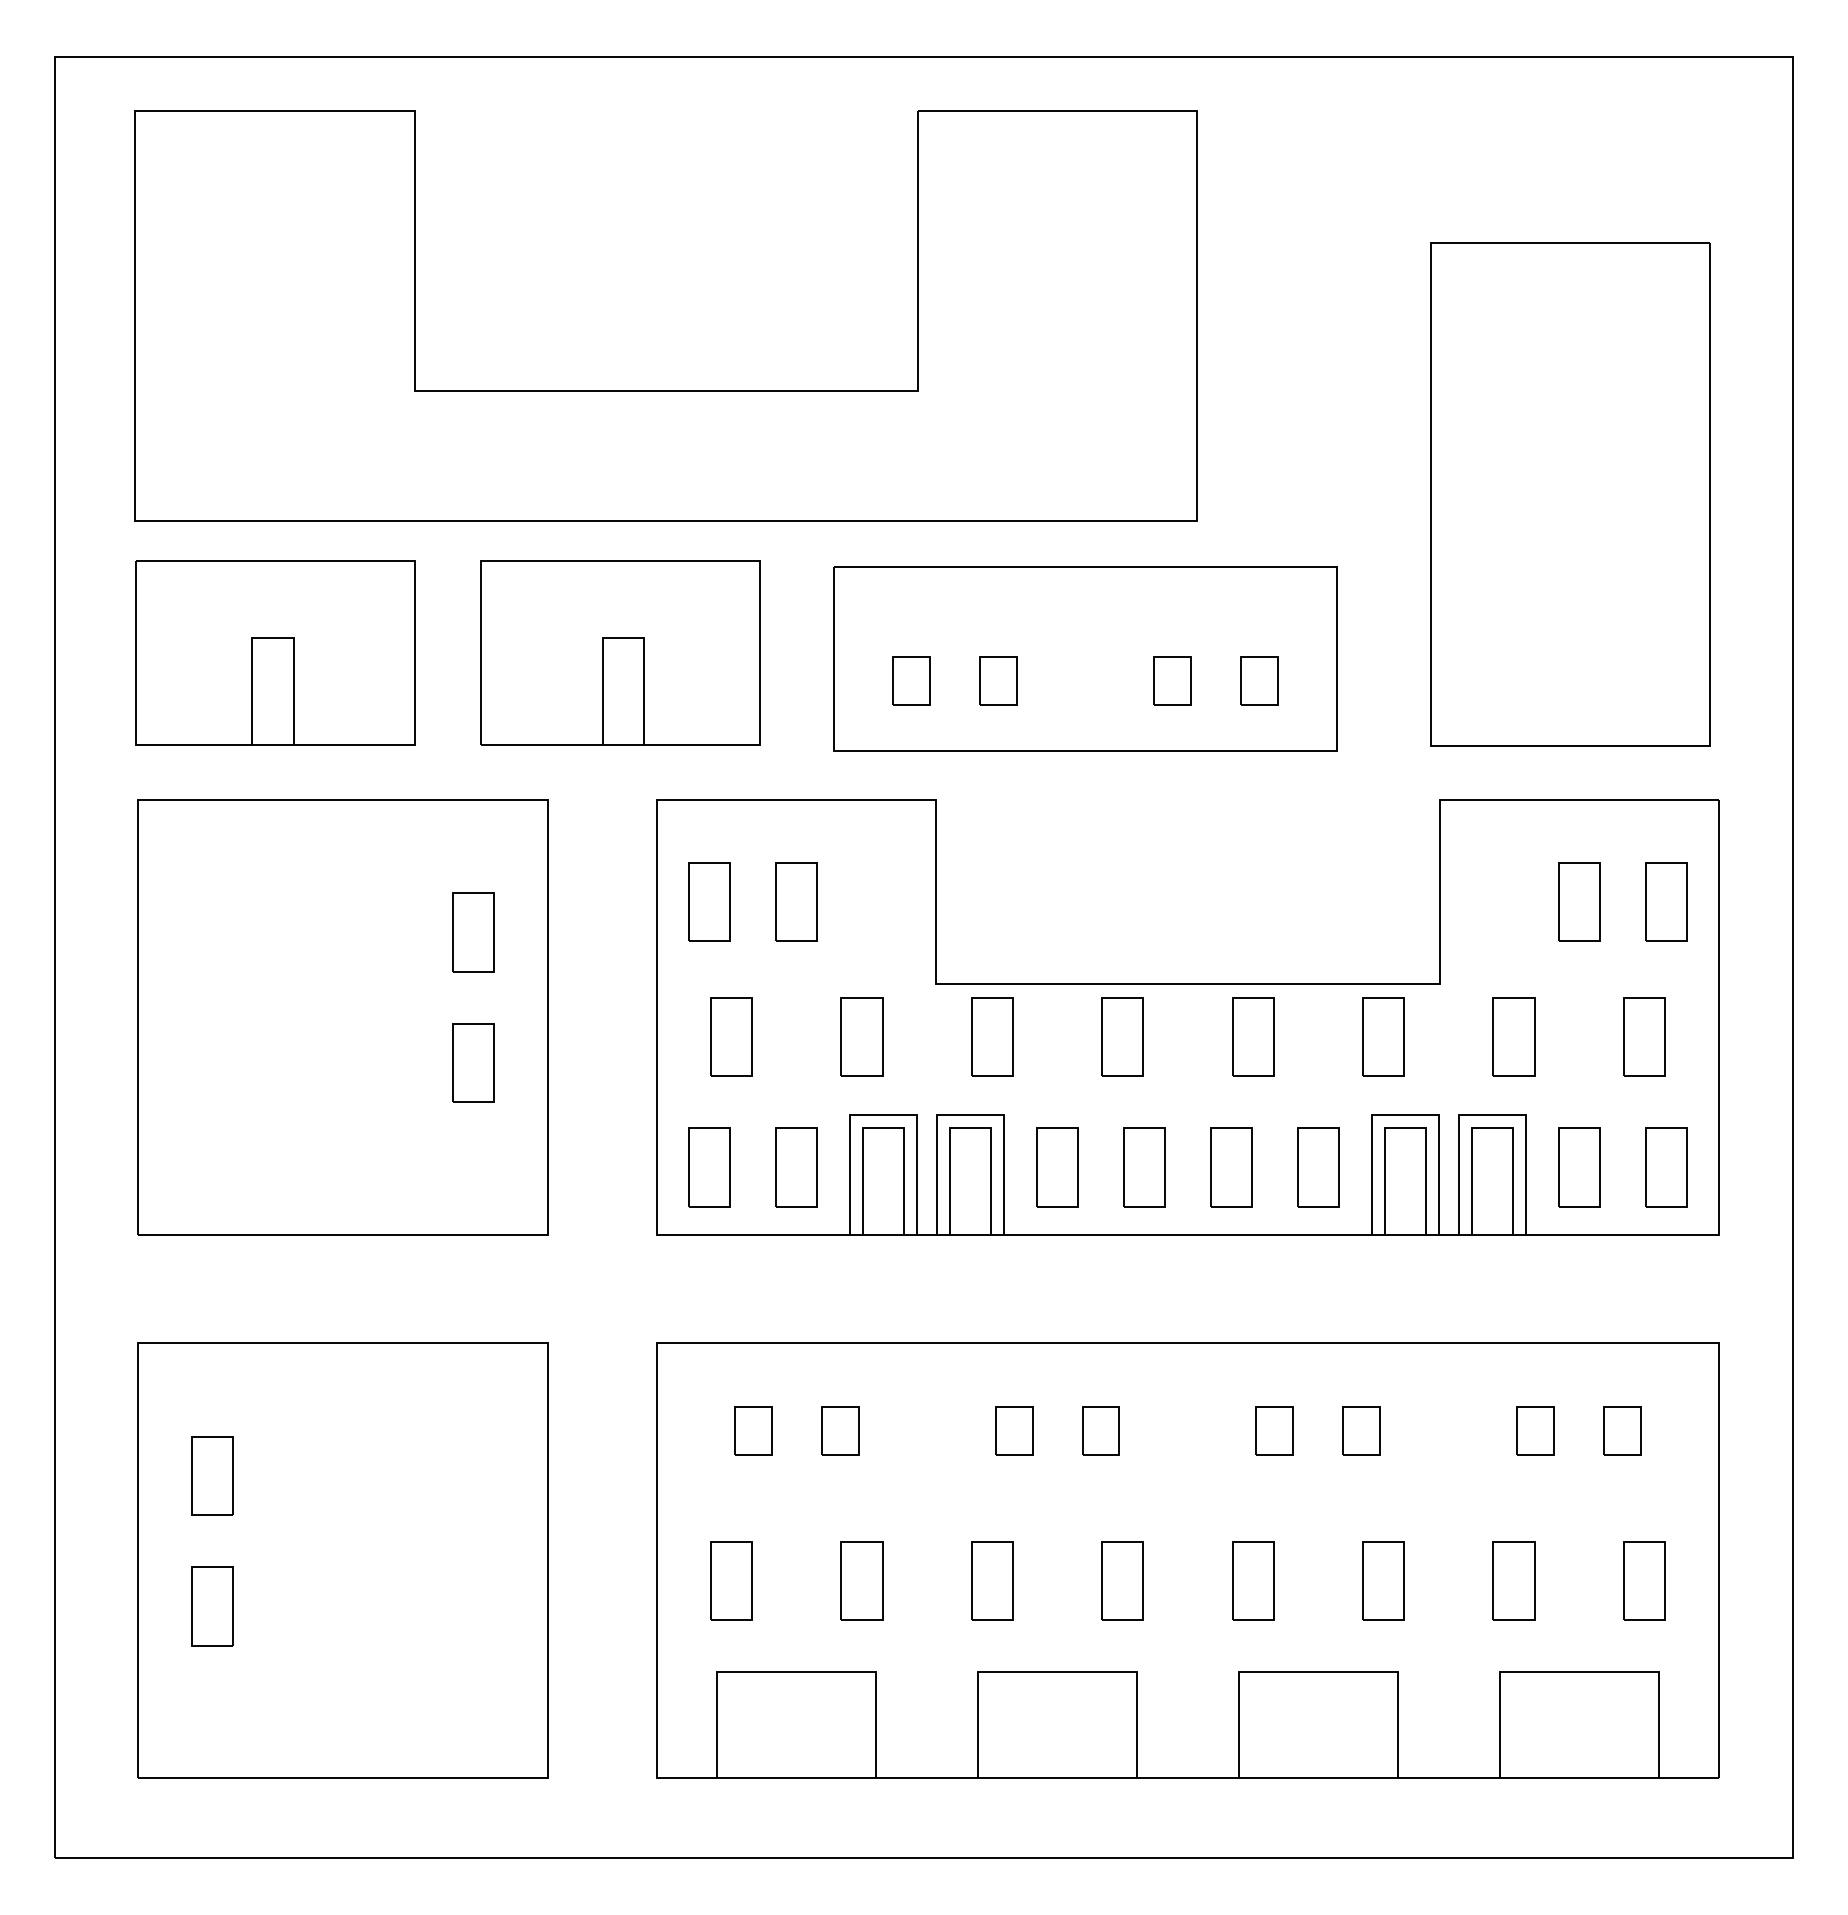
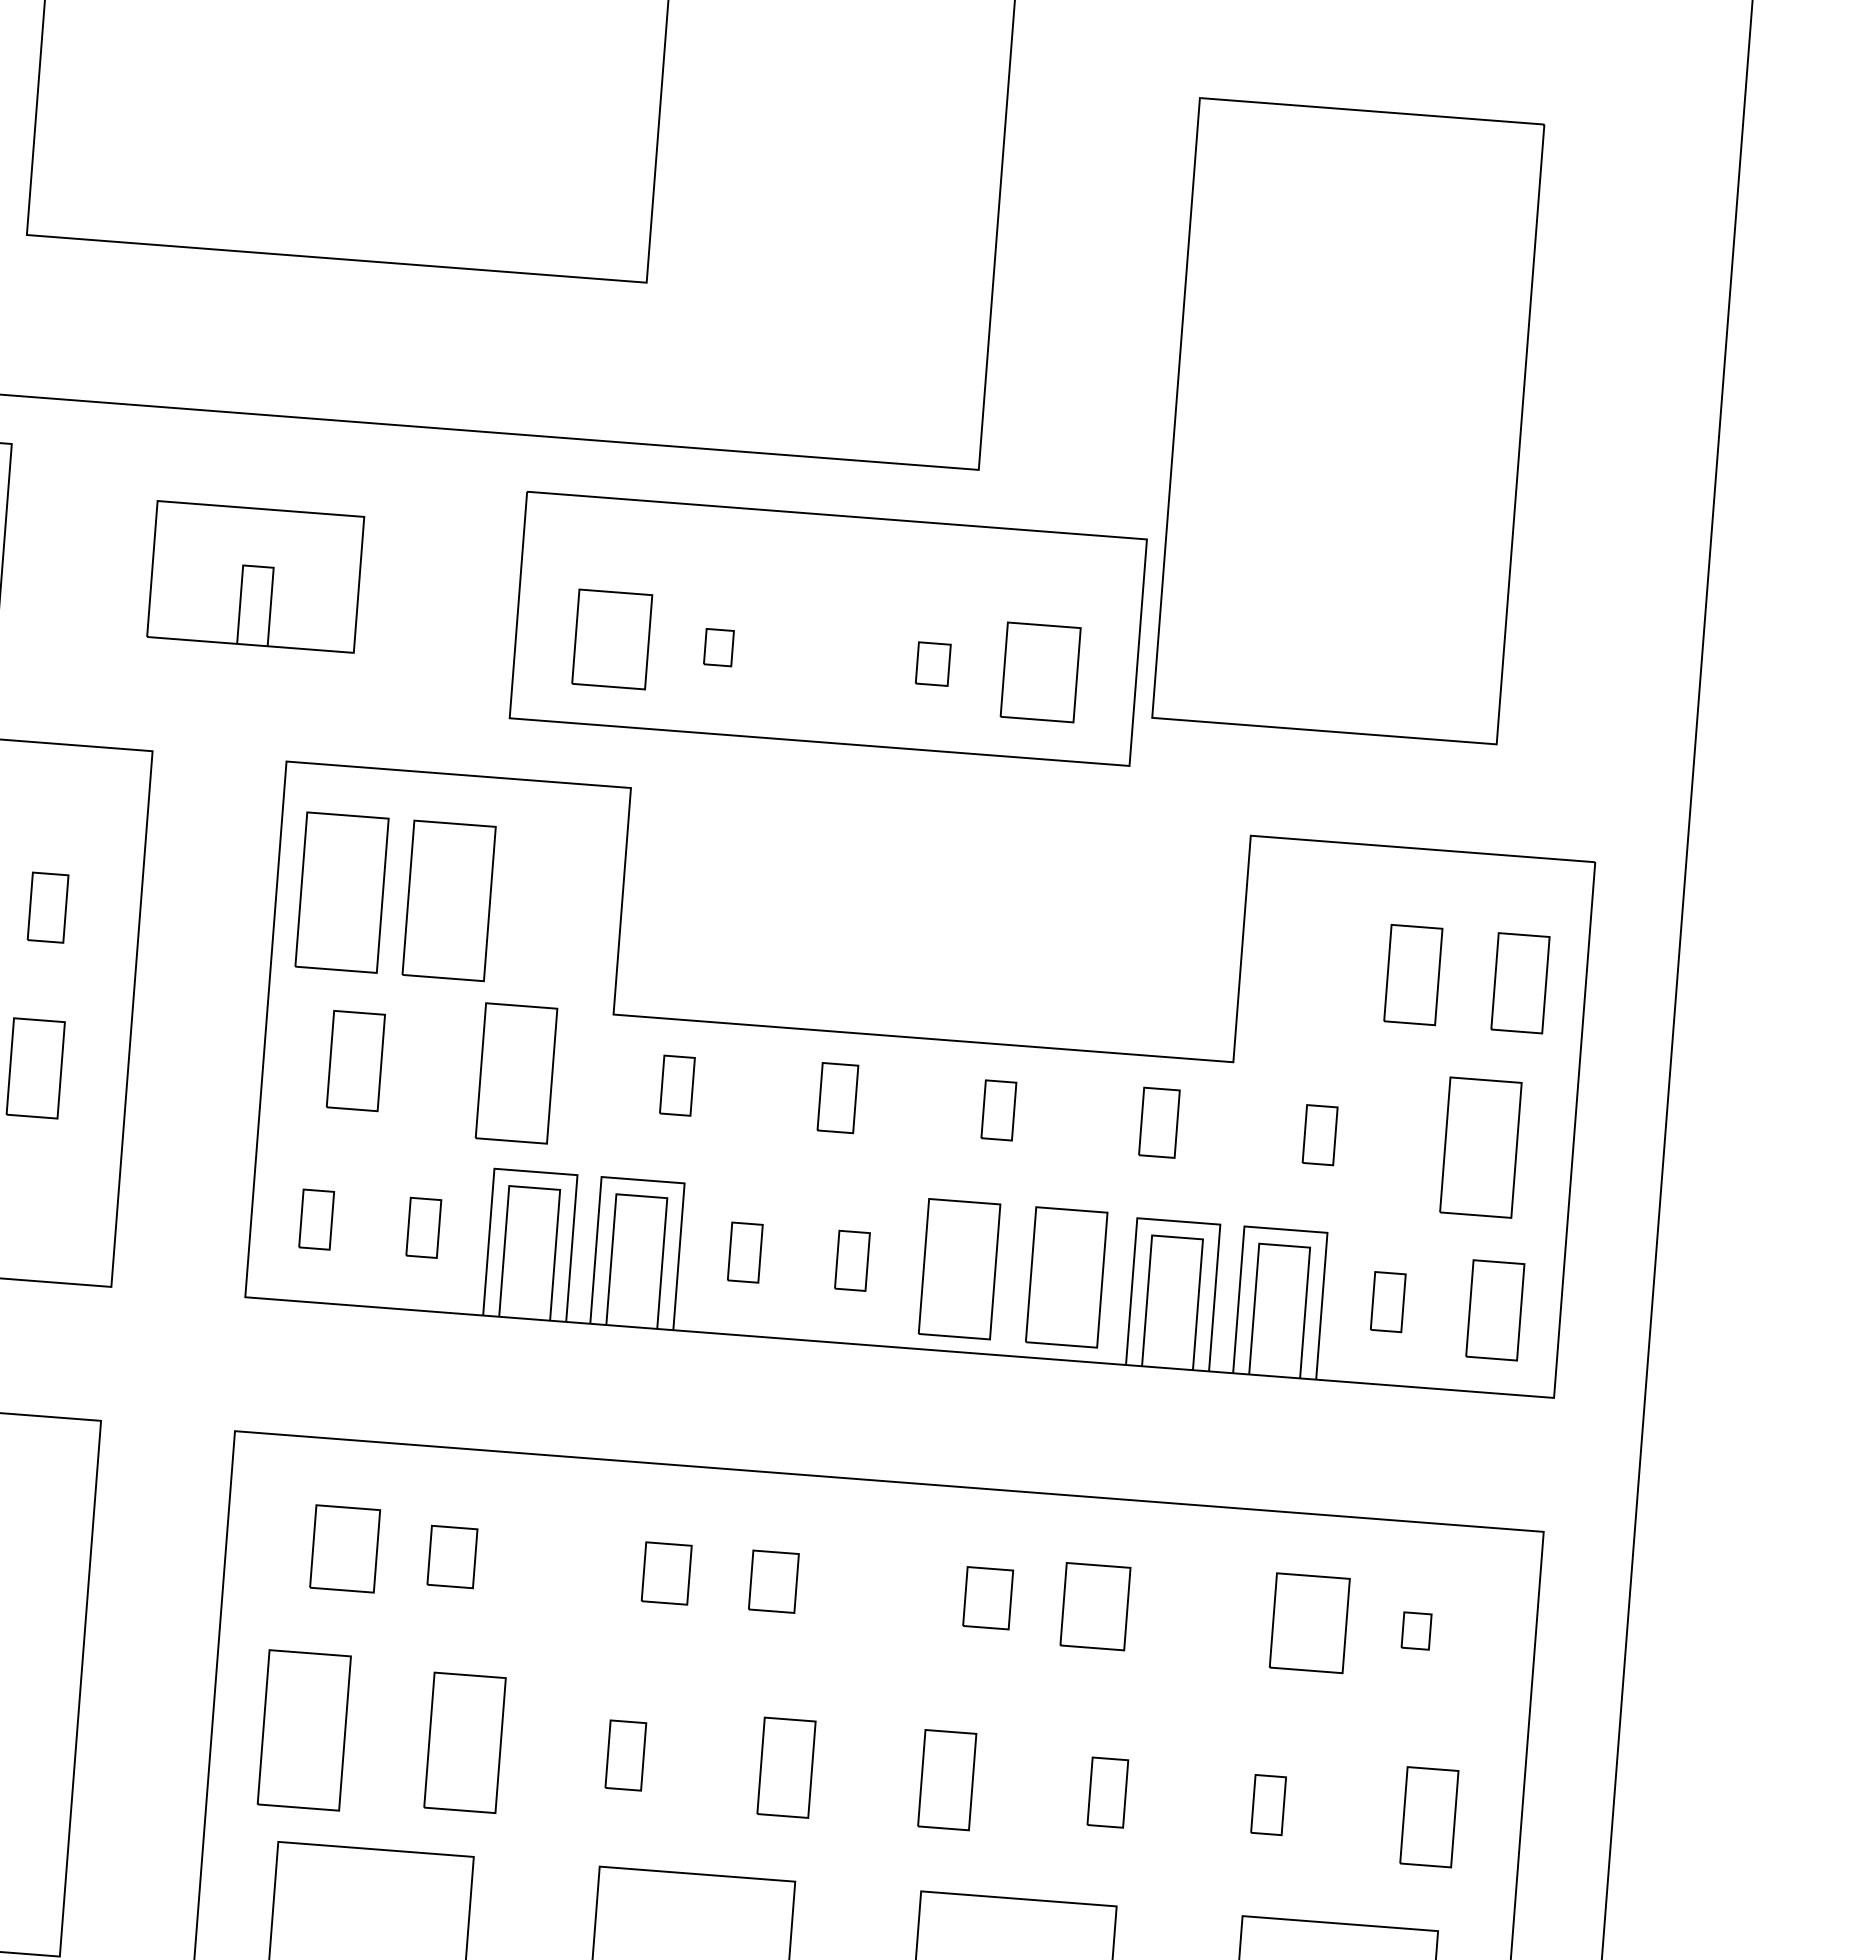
part: (1570, 494) -> (1348, 421), moved
part: (620, 652) -> (255, 576), size x0.6
part: (911, 680) -> (611, 638), size x1.6
part: (998, 680) -> (718, 646), size x0.6
part: (1172, 680) -> (933, 663), size x0.7
part: (1259, 680) -> (1040, 671), size x1.6
part: (709, 901) -> (341, 891), size x1.6
part: (796, 901) -> (448, 900), size x1.6
part: (473, 932) -> (48, 907), size x0.7
part: (861, 1036) -> (516, 1072), size x1.4
part: (992, 1036) -> (677, 1085), size x0.6
part: (1122, 1036) -> (837, 1097), size x0.7
part: (1253, 1036) -> (999, 1109), size x0.6
part: (1383, 1036) -> (1159, 1122), size x0.7
part: (1513, 1036) -> (1319, 1134), size x0.6
part: (1644, 1036) -> (1480, 1146), size x1.4
part: (709, 1167) -> (316, 1219), size x0.6
part: (796, 1167) -> (423, 1227), size x0.6
part: (1057, 1167) -> (745, 1252), size x0.6
part: (1144, 1167) -> (852, 1260), size x0.6
part: (1231, 1167) -> (959, 1269), size x1.4
part: (1318, 1167) -> (1066, 1277), size x1.4
part: (1579, 1167) -> (1388, 1302), size x0.6
part: (753, 1430) -> (345, 1547), size x1.4
part: (1361, 1430) -> (1094, 1605), size x1.4
part: (1535, 1430) -> (1309, 1621), size x1.6
part: (1622, 1430) -> (1416, 1630), size x0.6
part: (731, 1580) -> (304, 1730), size x1.6
part: (861, 1580) -> (464, 1742), size x1.4
part: (992, 1580) -> (626, 1755), size x0.7
part: (1383, 1580) -> (1107, 1792), size x0.7
part: (1513, 1580) -> (1267, 1804), size x0.6

